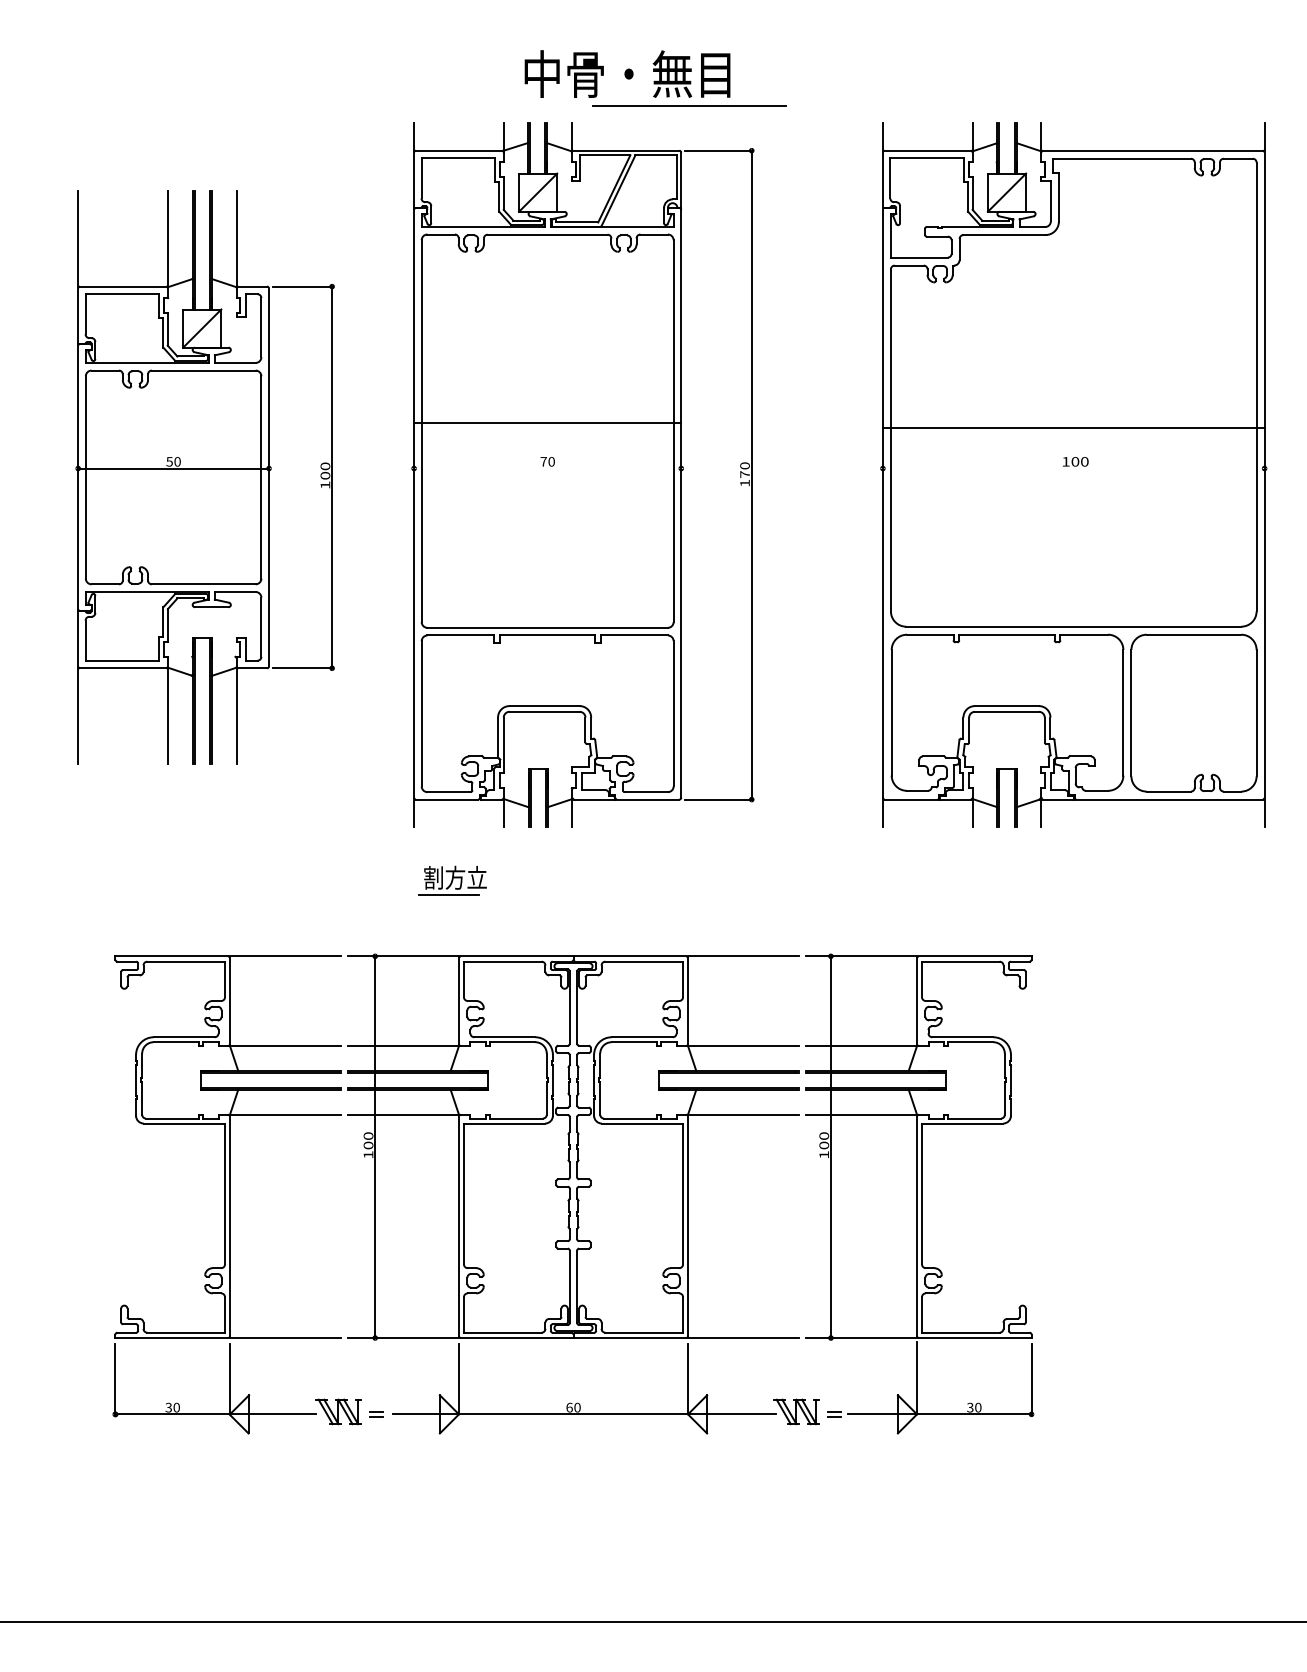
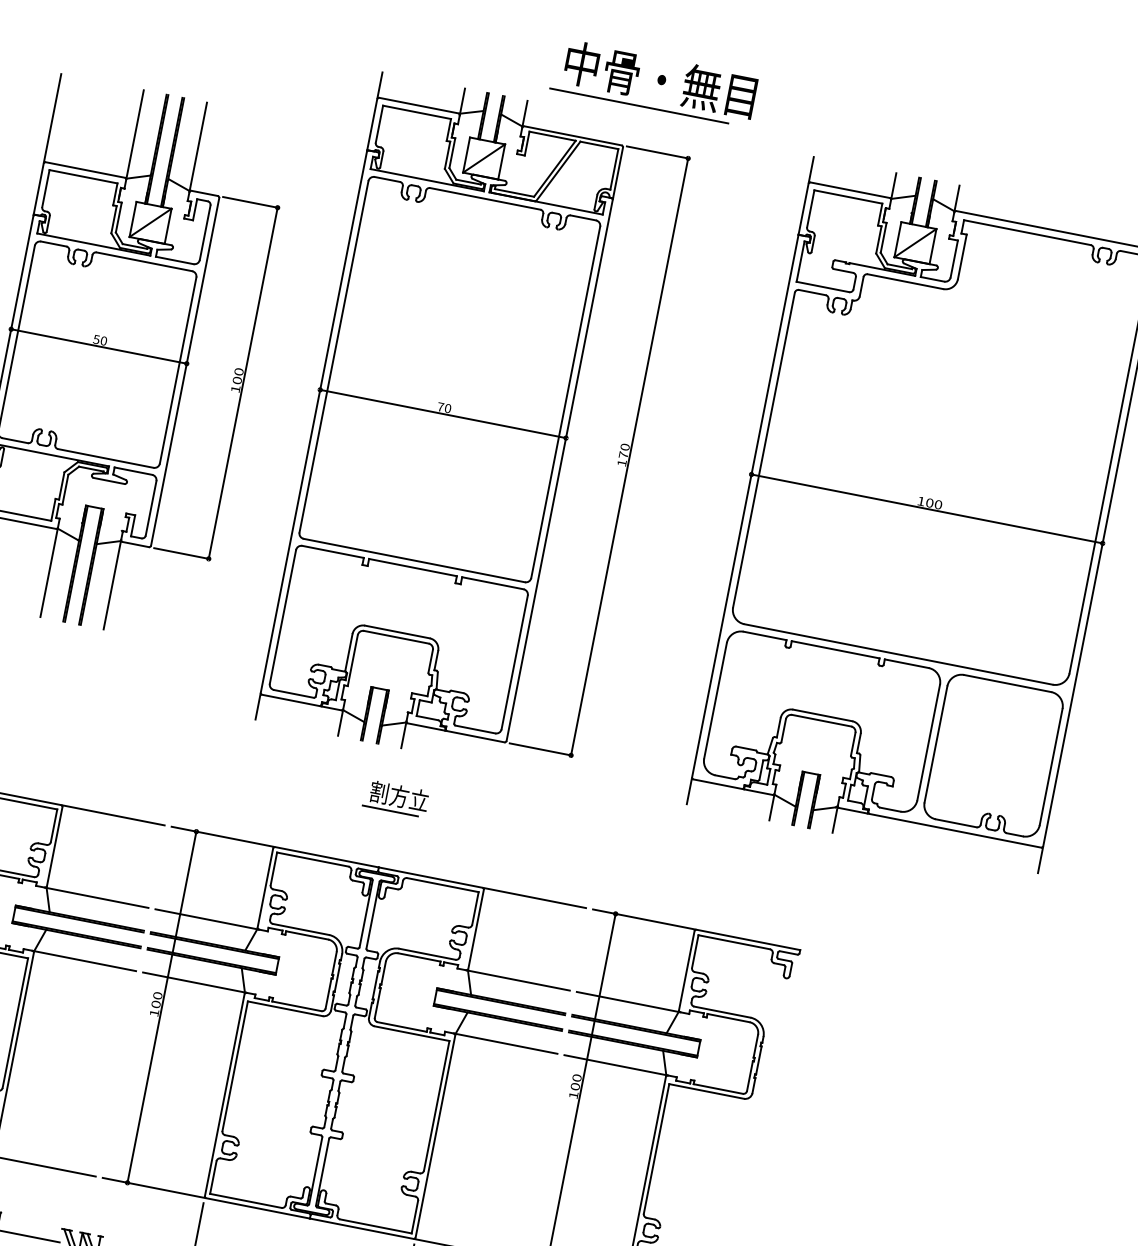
text: (627, 73) -> (660, 79), moved
line: (547, 422) -> (442, 413), moved
line: (1073, 427) -> (926, 508), moved
part: (452, 880) -> (396, 798), moved

